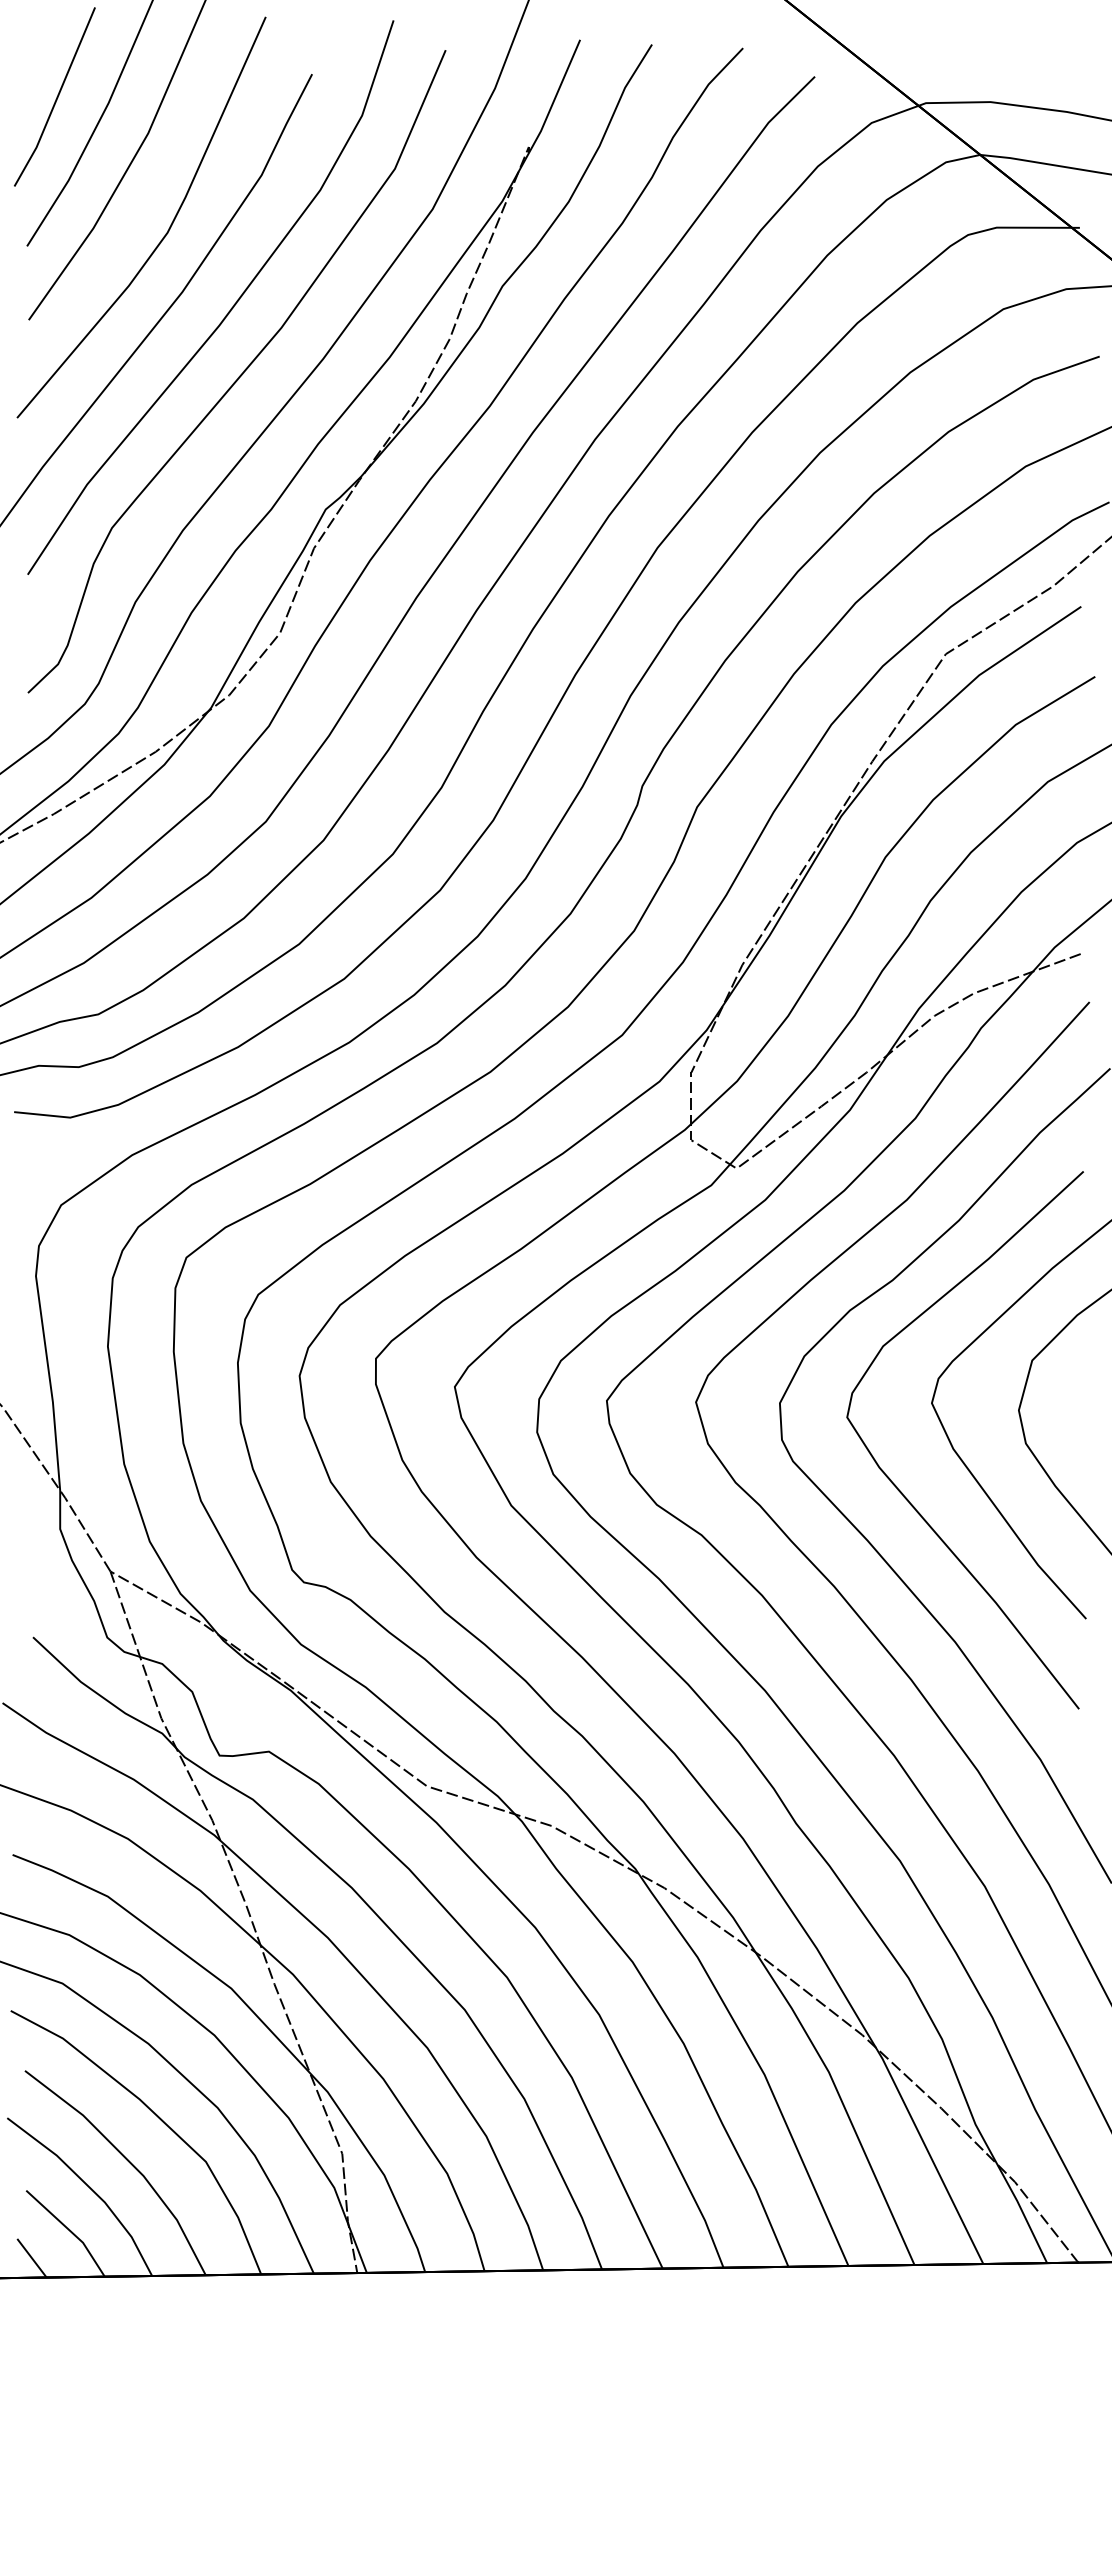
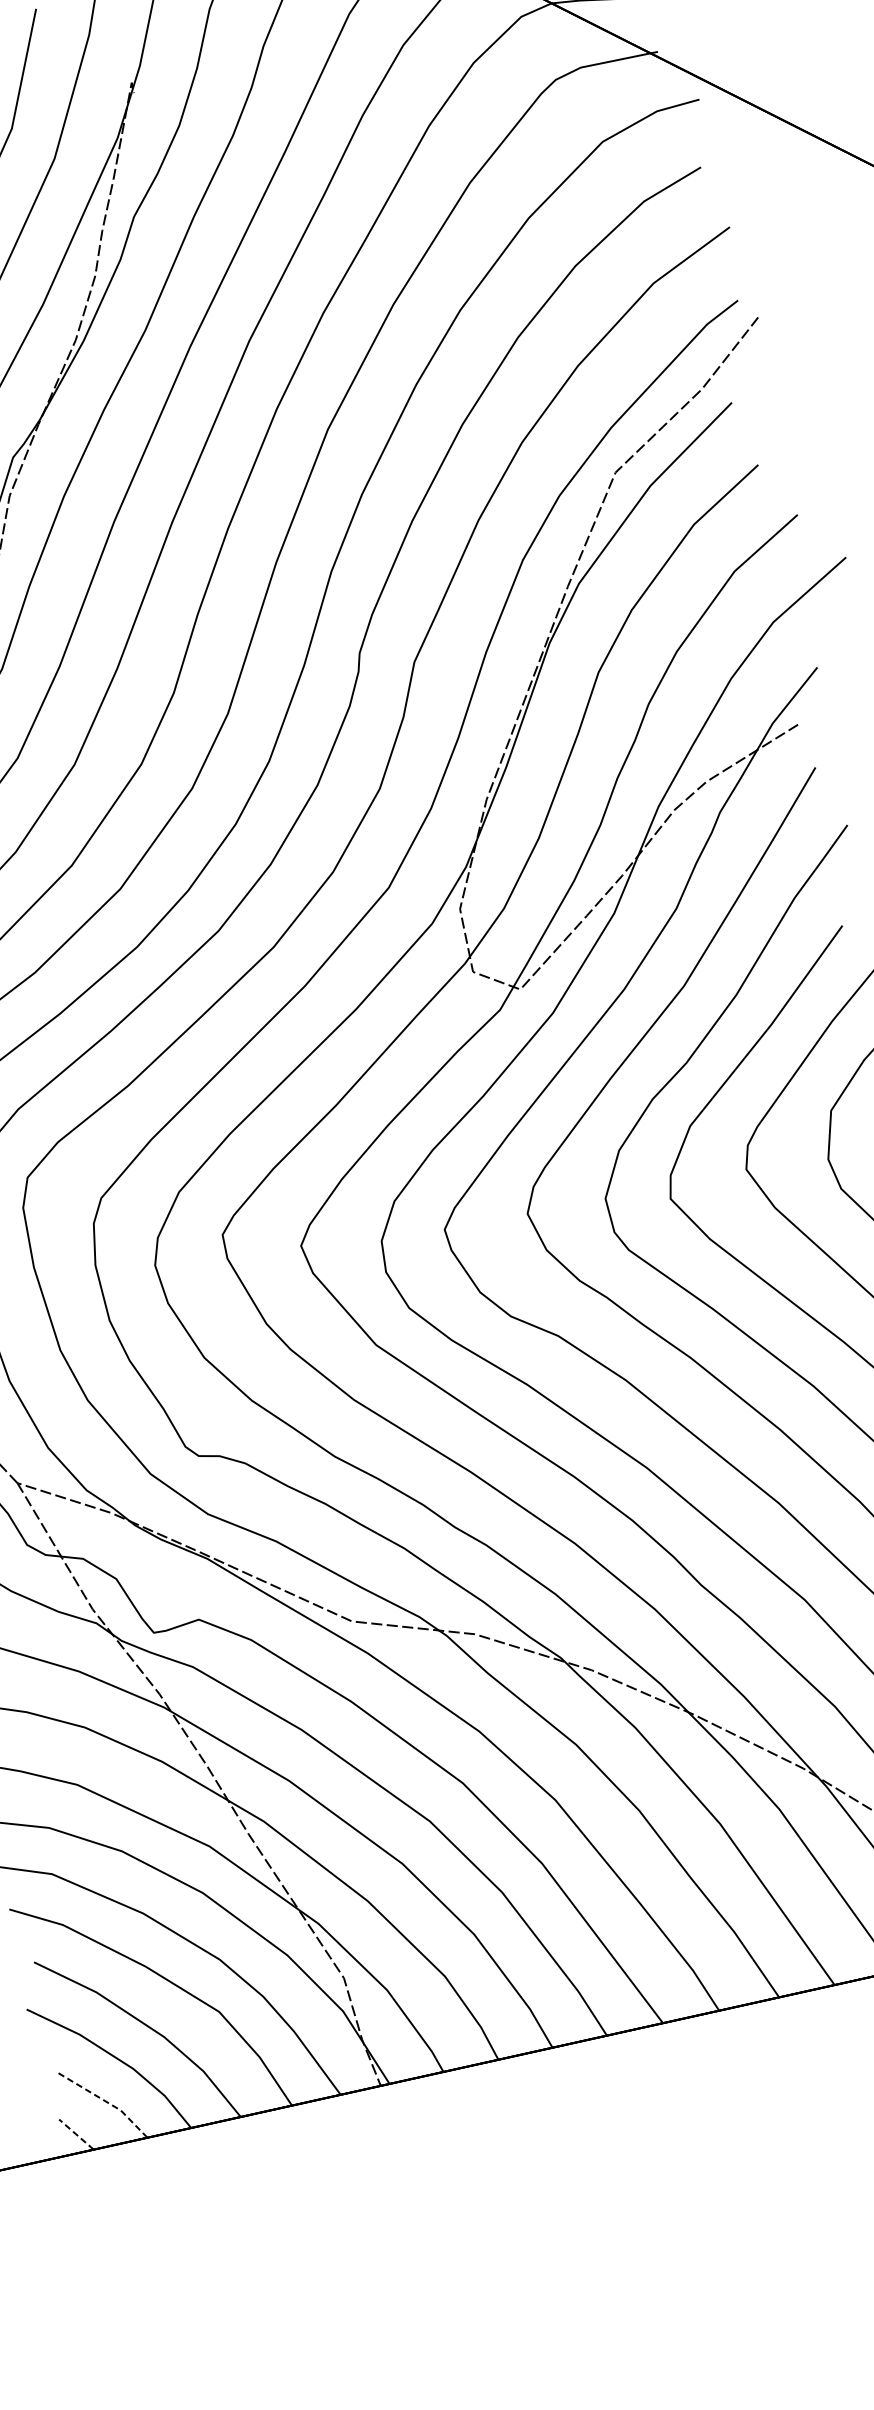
line: (69, 2230) -> (105, 2101), solid -> dashed
line: (31, 2257) -> (75, 2134), solid -> dashed

